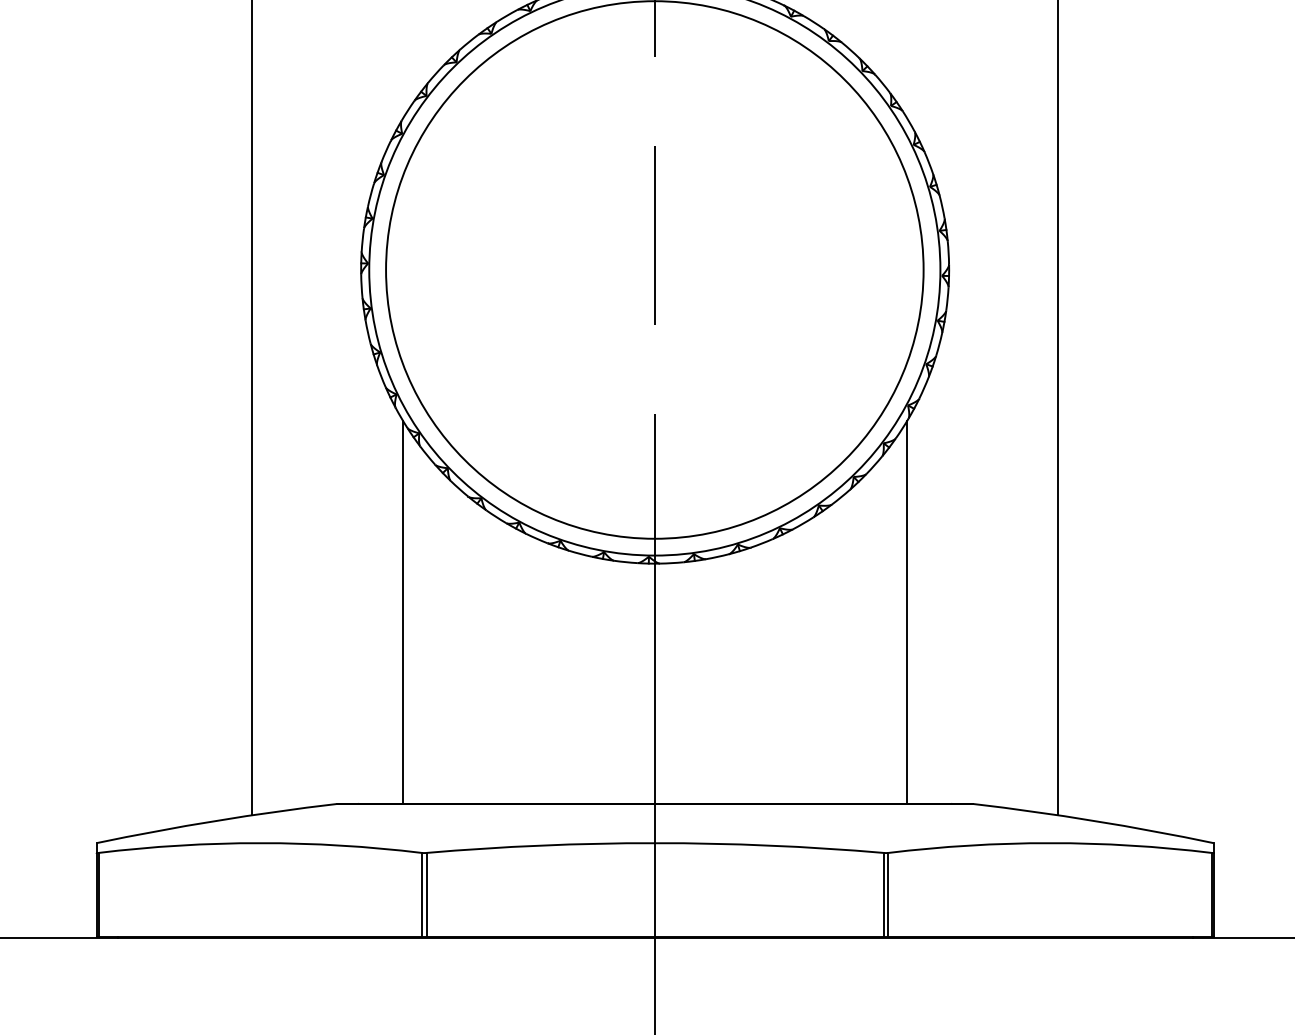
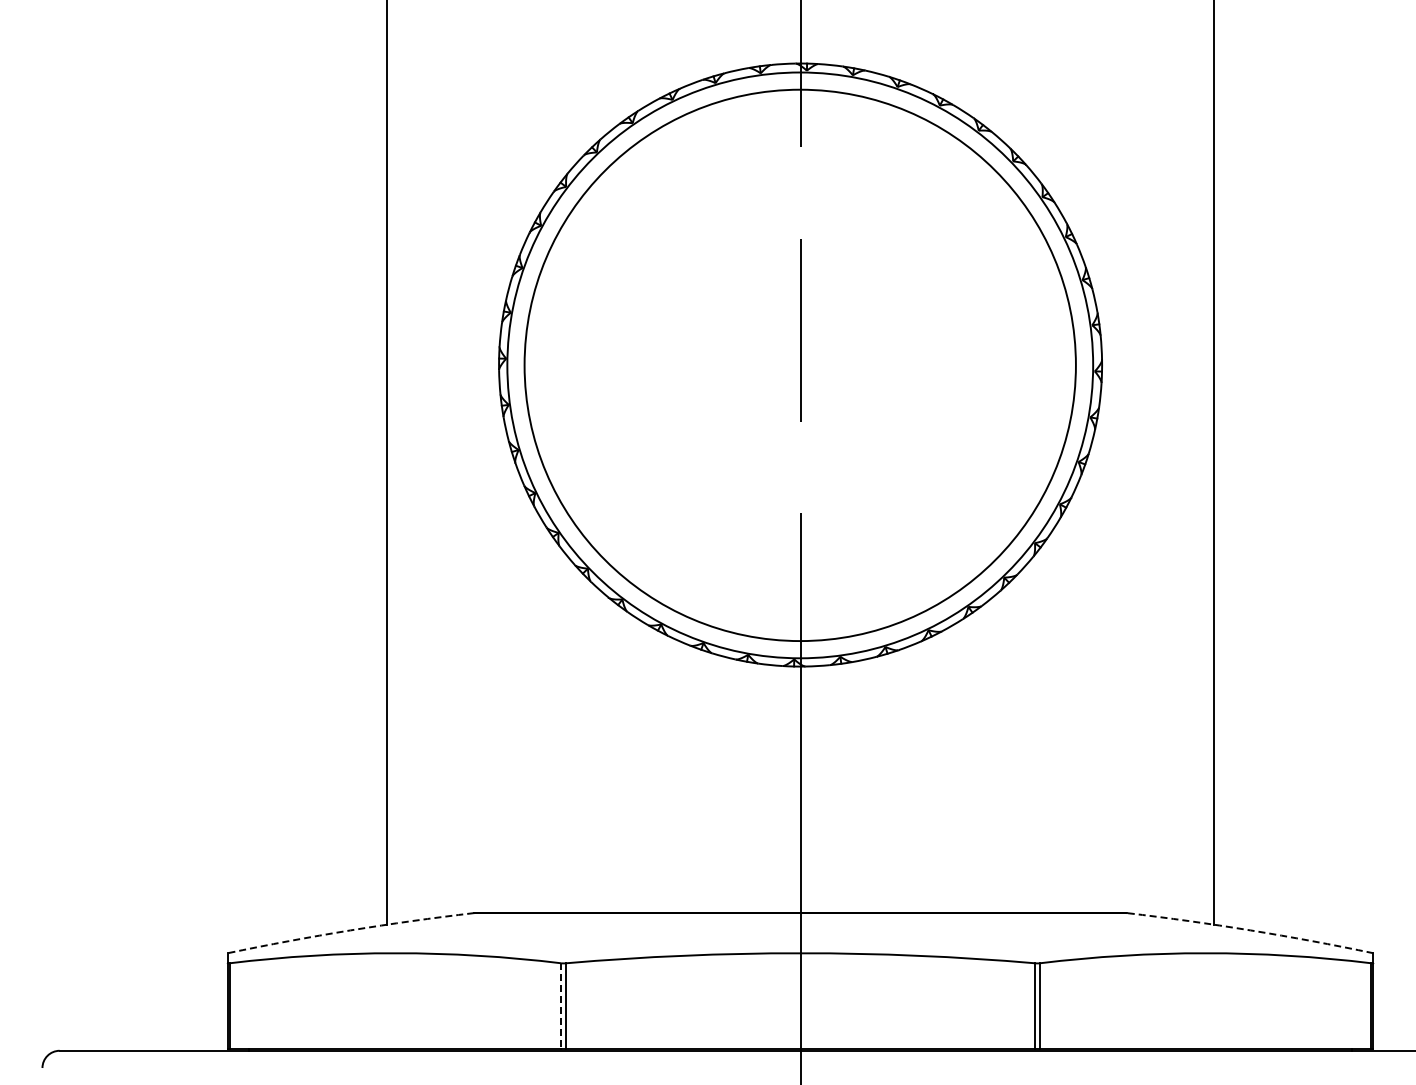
line: (403, 612) -> (542, 716), removed
line: (907, 612) -> (1059, 716), removed
arc: (216, 820) -> (350, 930), solid -> dashed
arc: (1093, 820) -> (1250, 930), solid -> dashed
line: (422, 895) -> (561, 1006), solid -> dashed

